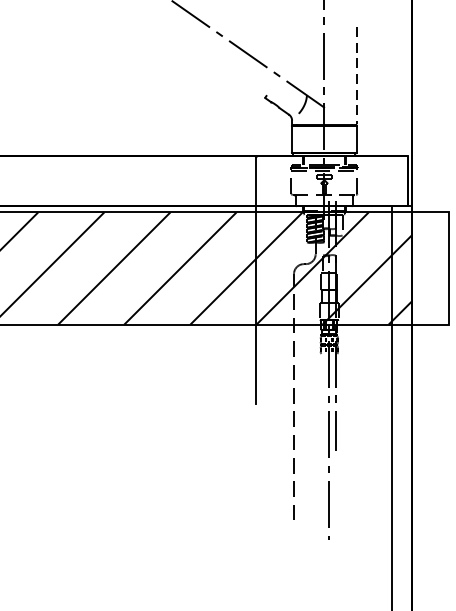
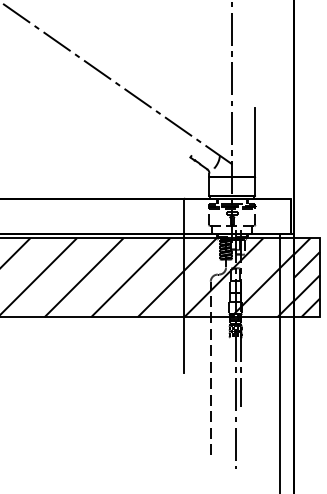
line: (356, 76) -> (254, 142), dashed -> solid
hatch: (429, 268) -> (306, 277), added

